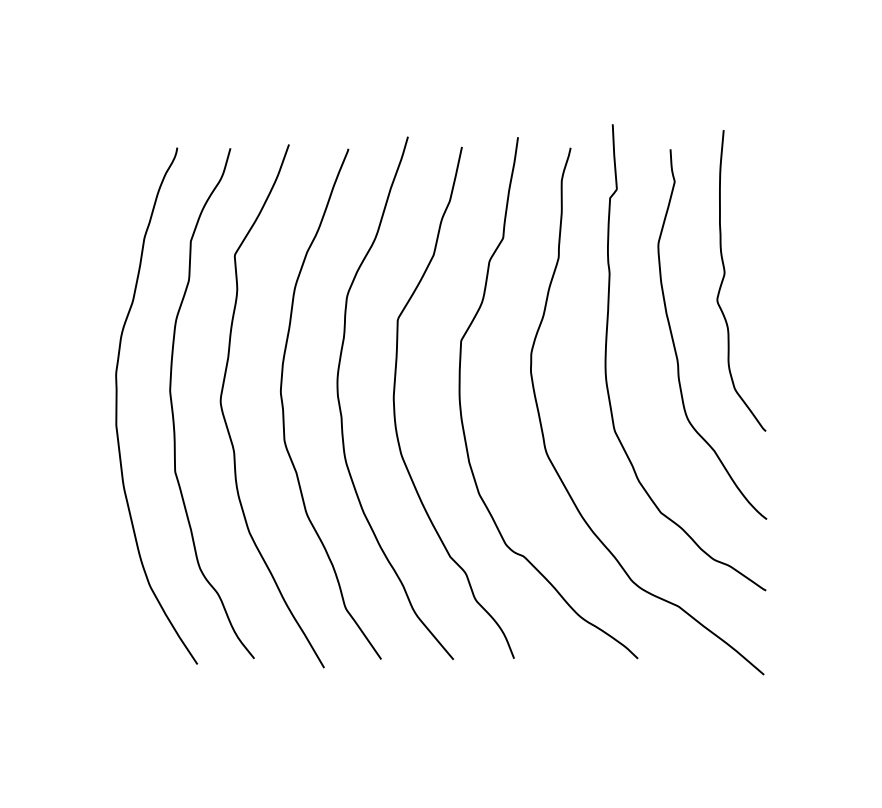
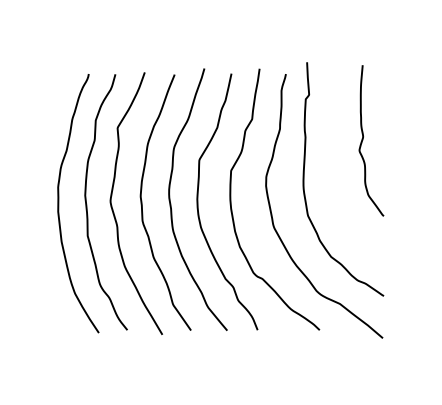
curve: (675, 340) -> (338, 170), removed

